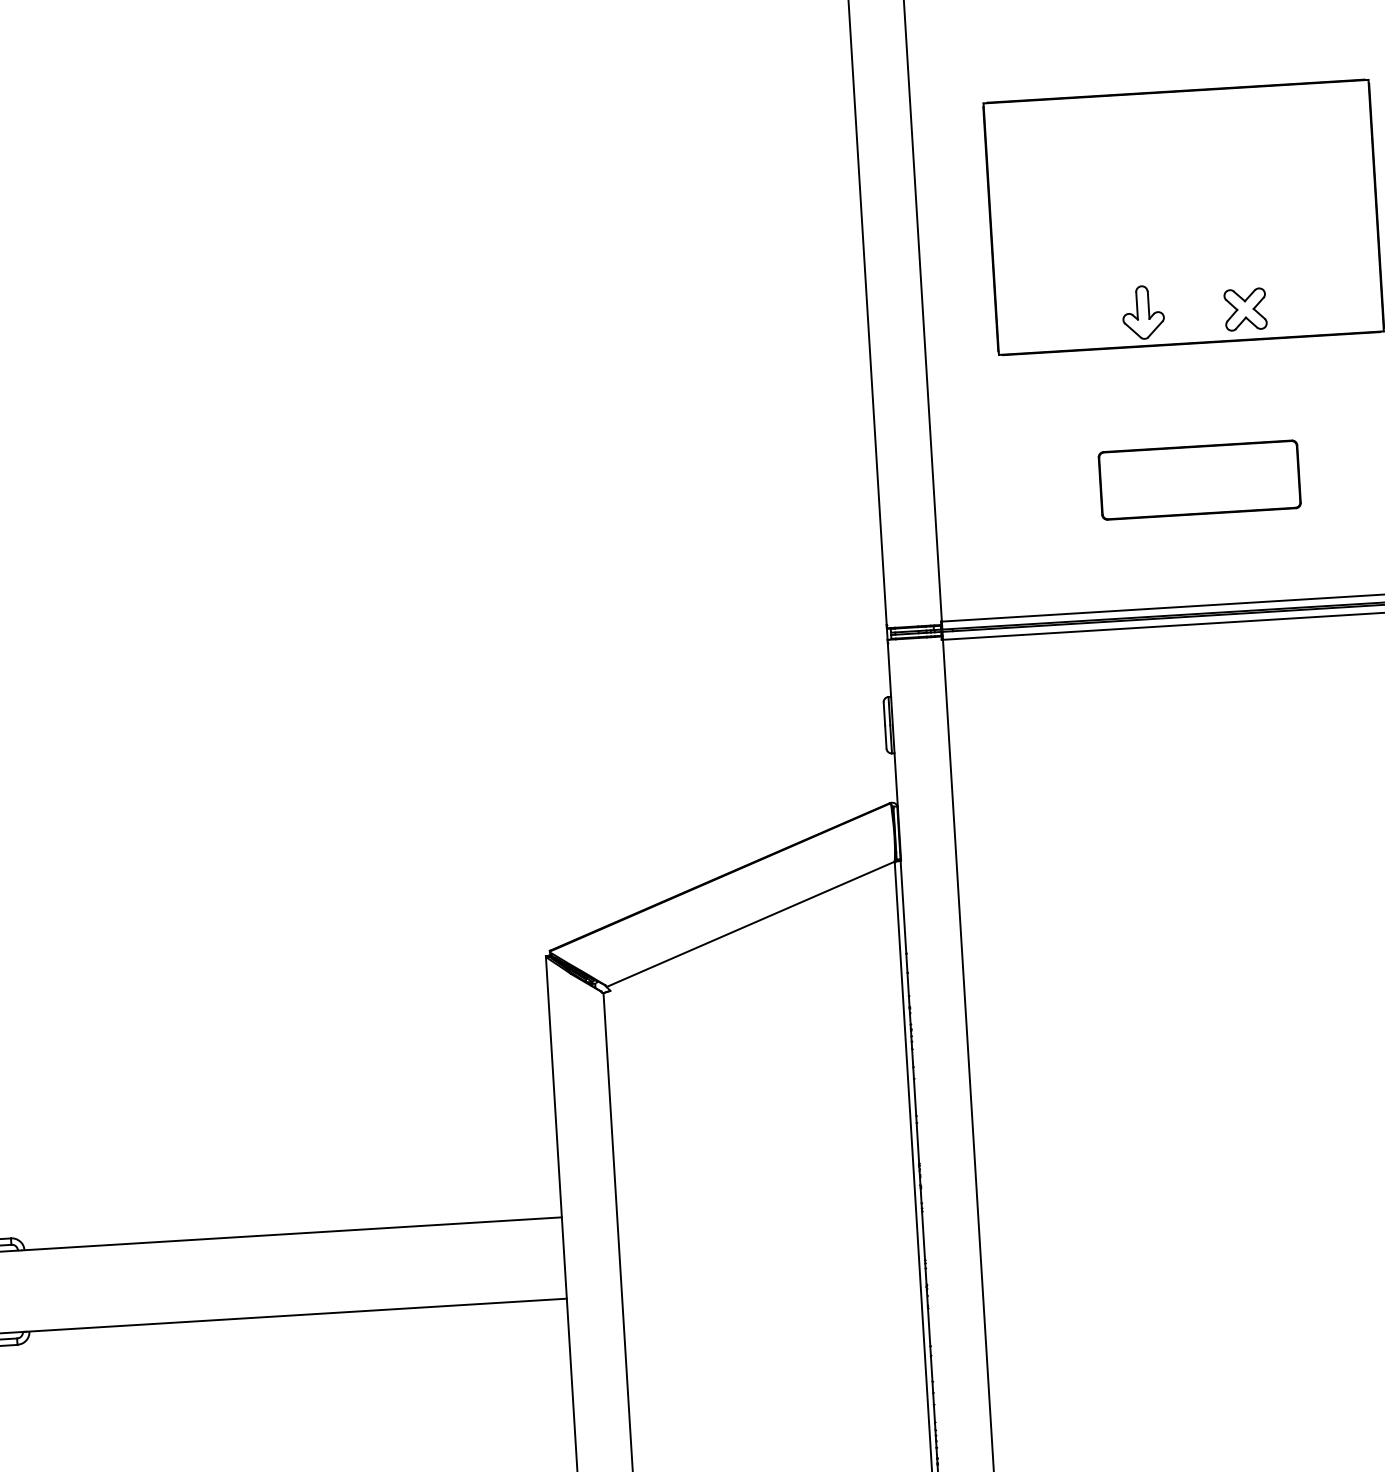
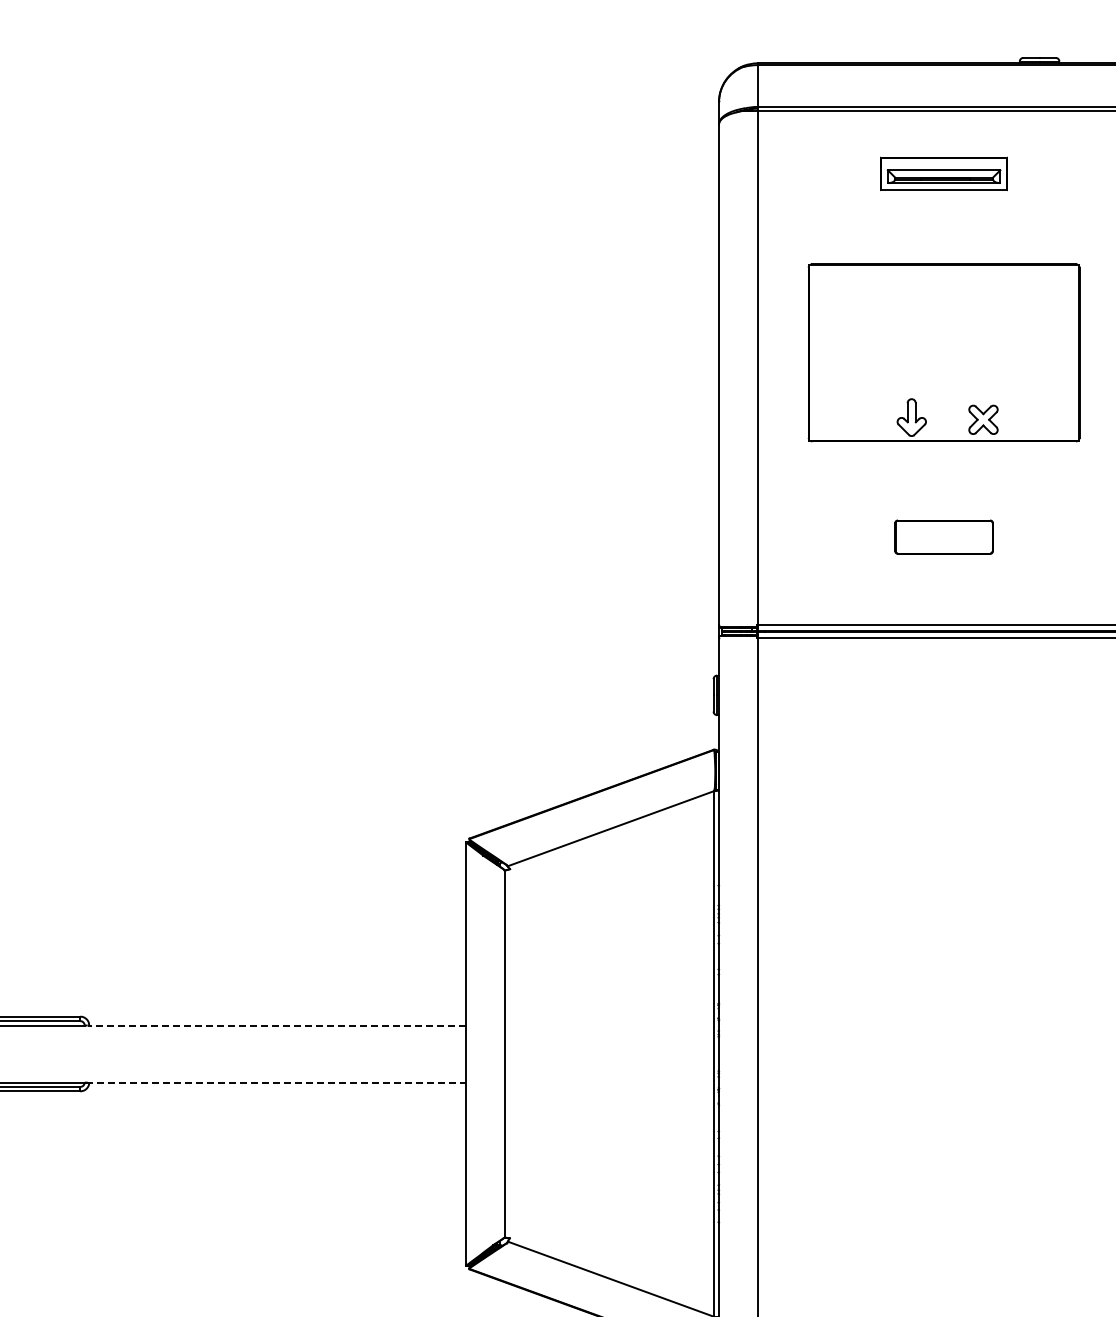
part: (1198, 479) -> (943, 536), size x0.7
line: (291, 1233) -> (276, 1025), solid -> dashed
line: (296, 1315) -> (276, 1082), solid -> dashed

